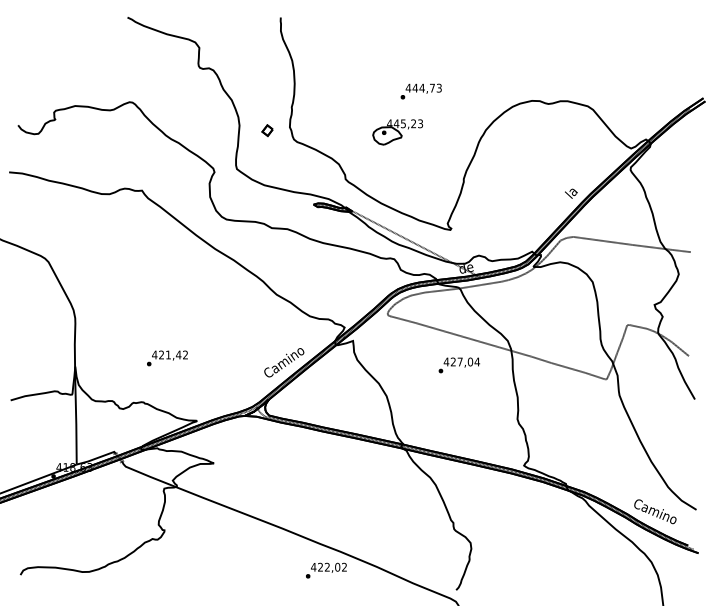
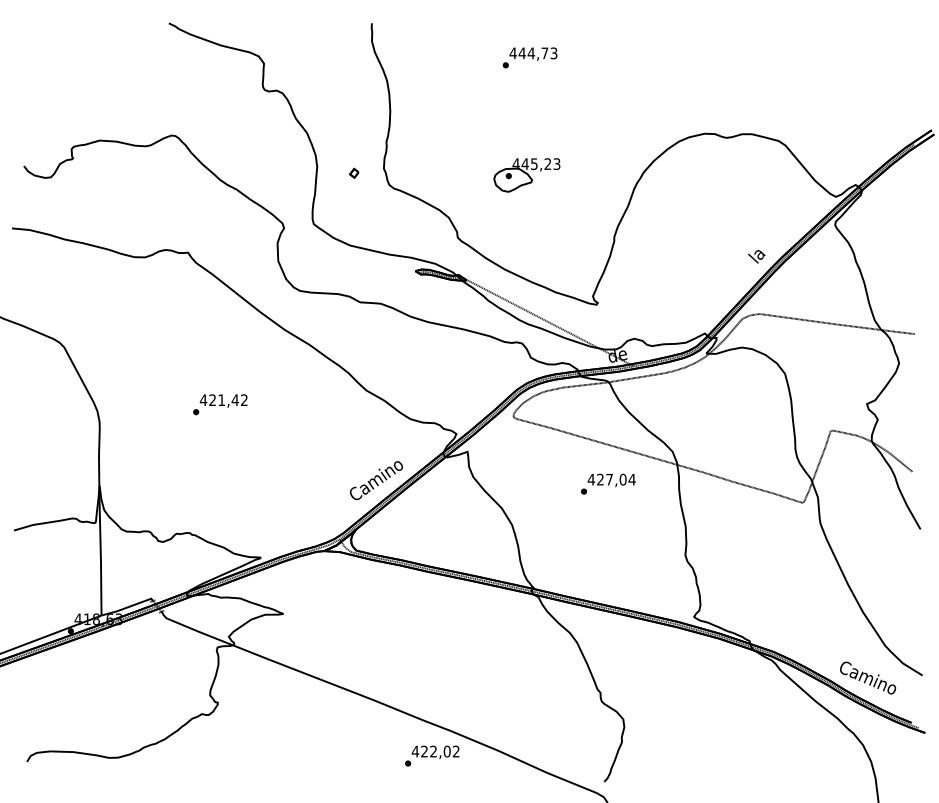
text: (420, 91) -> (529, 57), moved
part: (267, 130) -> (354, 172), size x0.62
text: (167, 358) -> (220, 404), moved

